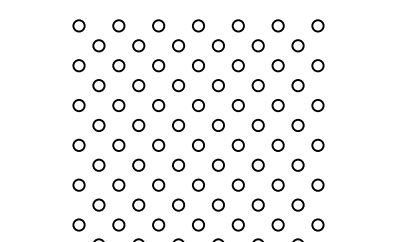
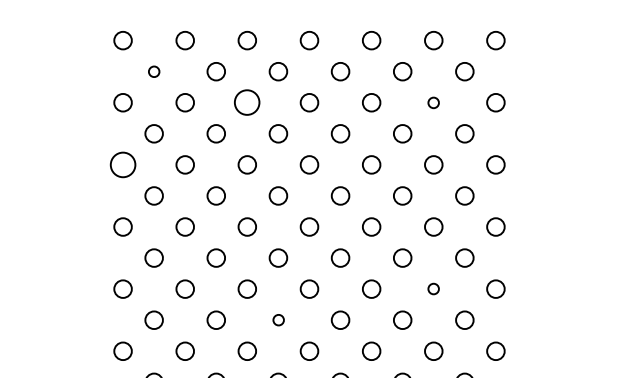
circle: (98, 45) -> (153, 71), size x0.6
circle: (158, 65) -> (247, 102), size x1.4
circle: (277, 65) -> (432, 102), size x0.6
circle: (78, 105) -> (122, 164), size x1.4
circle: (277, 184) -> (432, 288), size x0.6
circle: (178, 204) -> (278, 319), size x0.6

